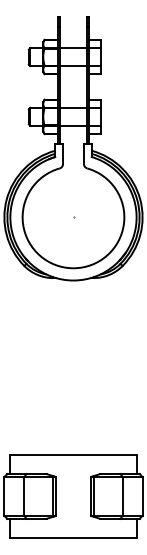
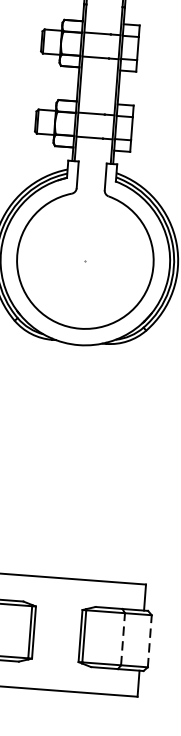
line: (122, 495) -> (122, 637), solid -> dashed
line: (142, 495) -> (149, 639), solid -> dashed

